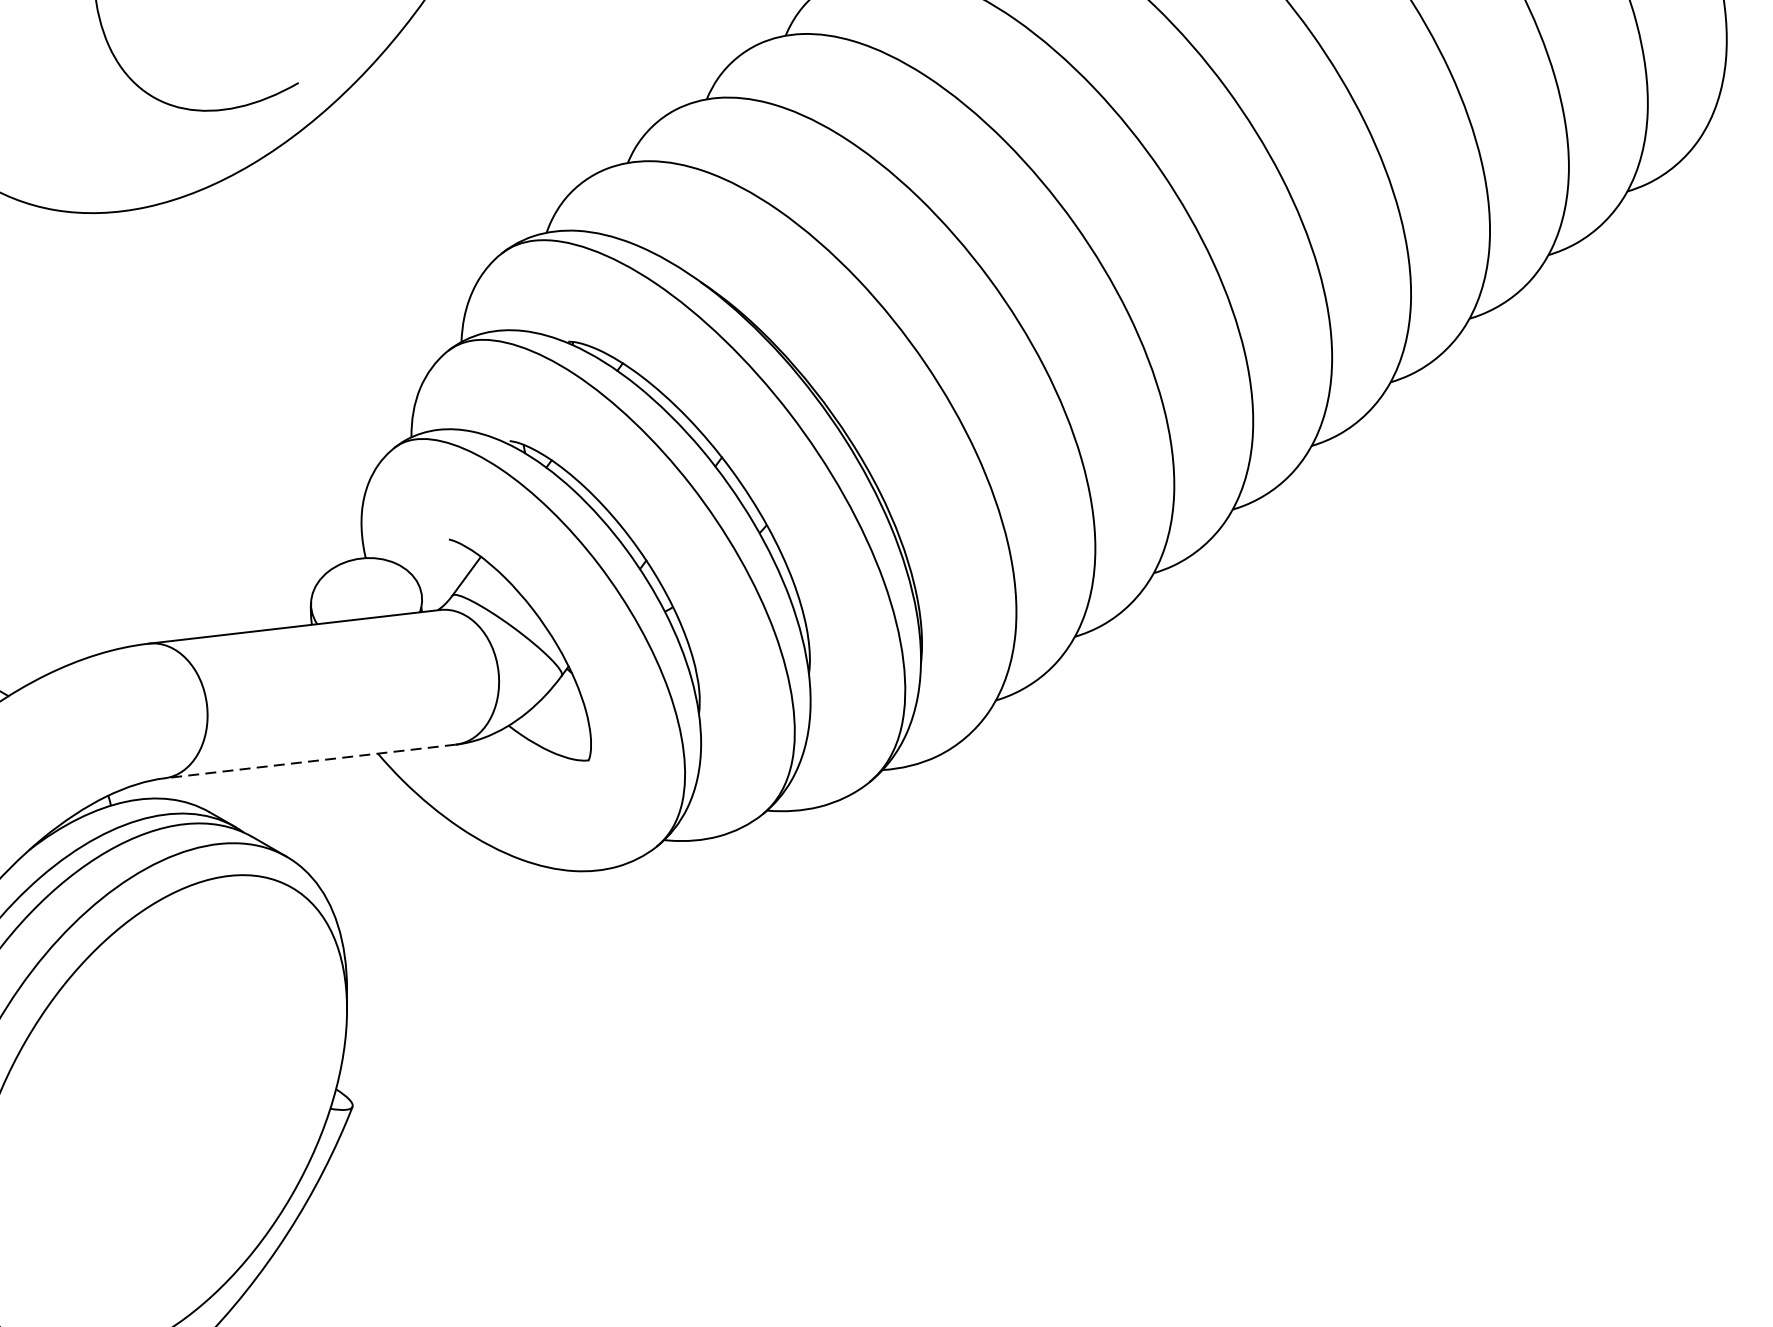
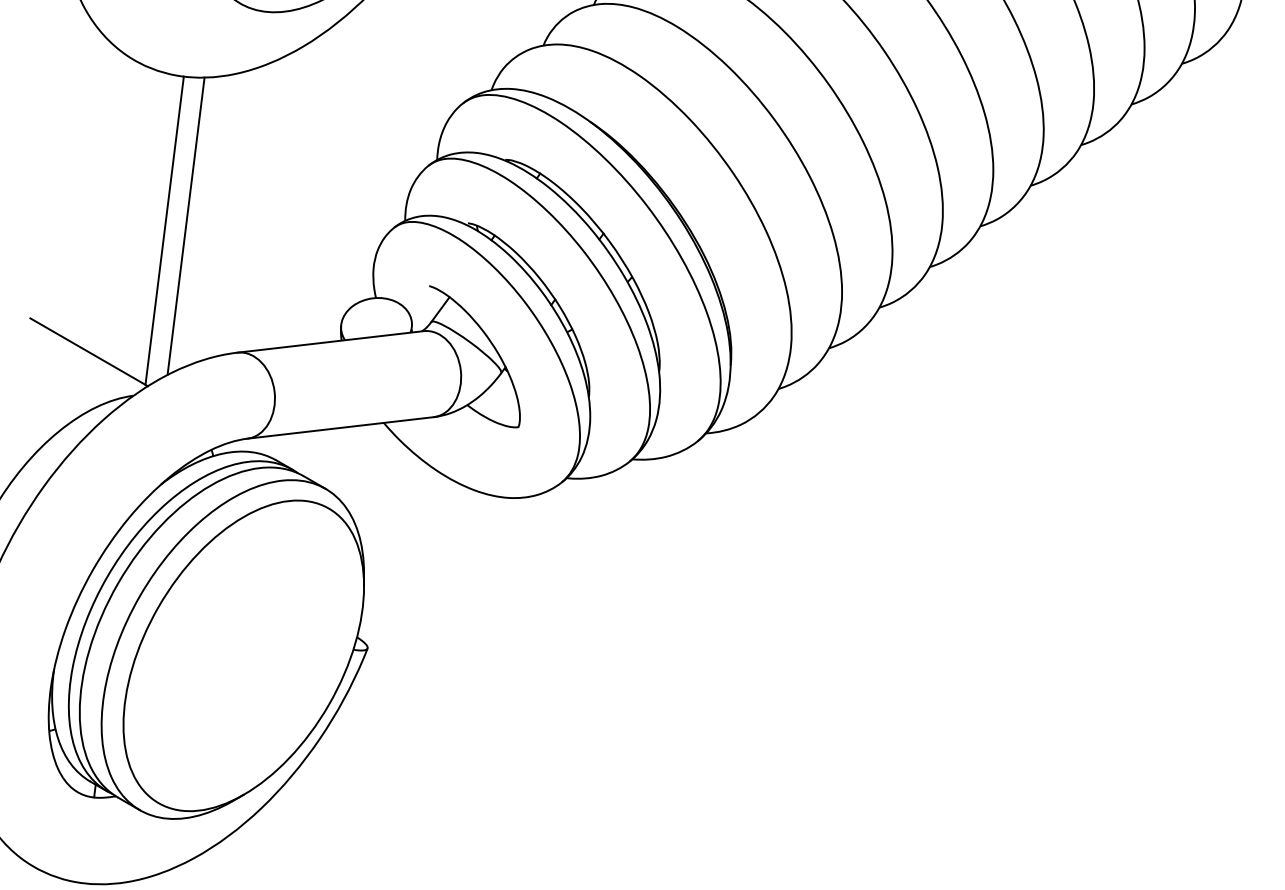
line: (67, 444) -> (185, 225), added
line: (34, 452) -> (164, 230), added
line: (310, 760) -> (340, 427), dashed -> solid

